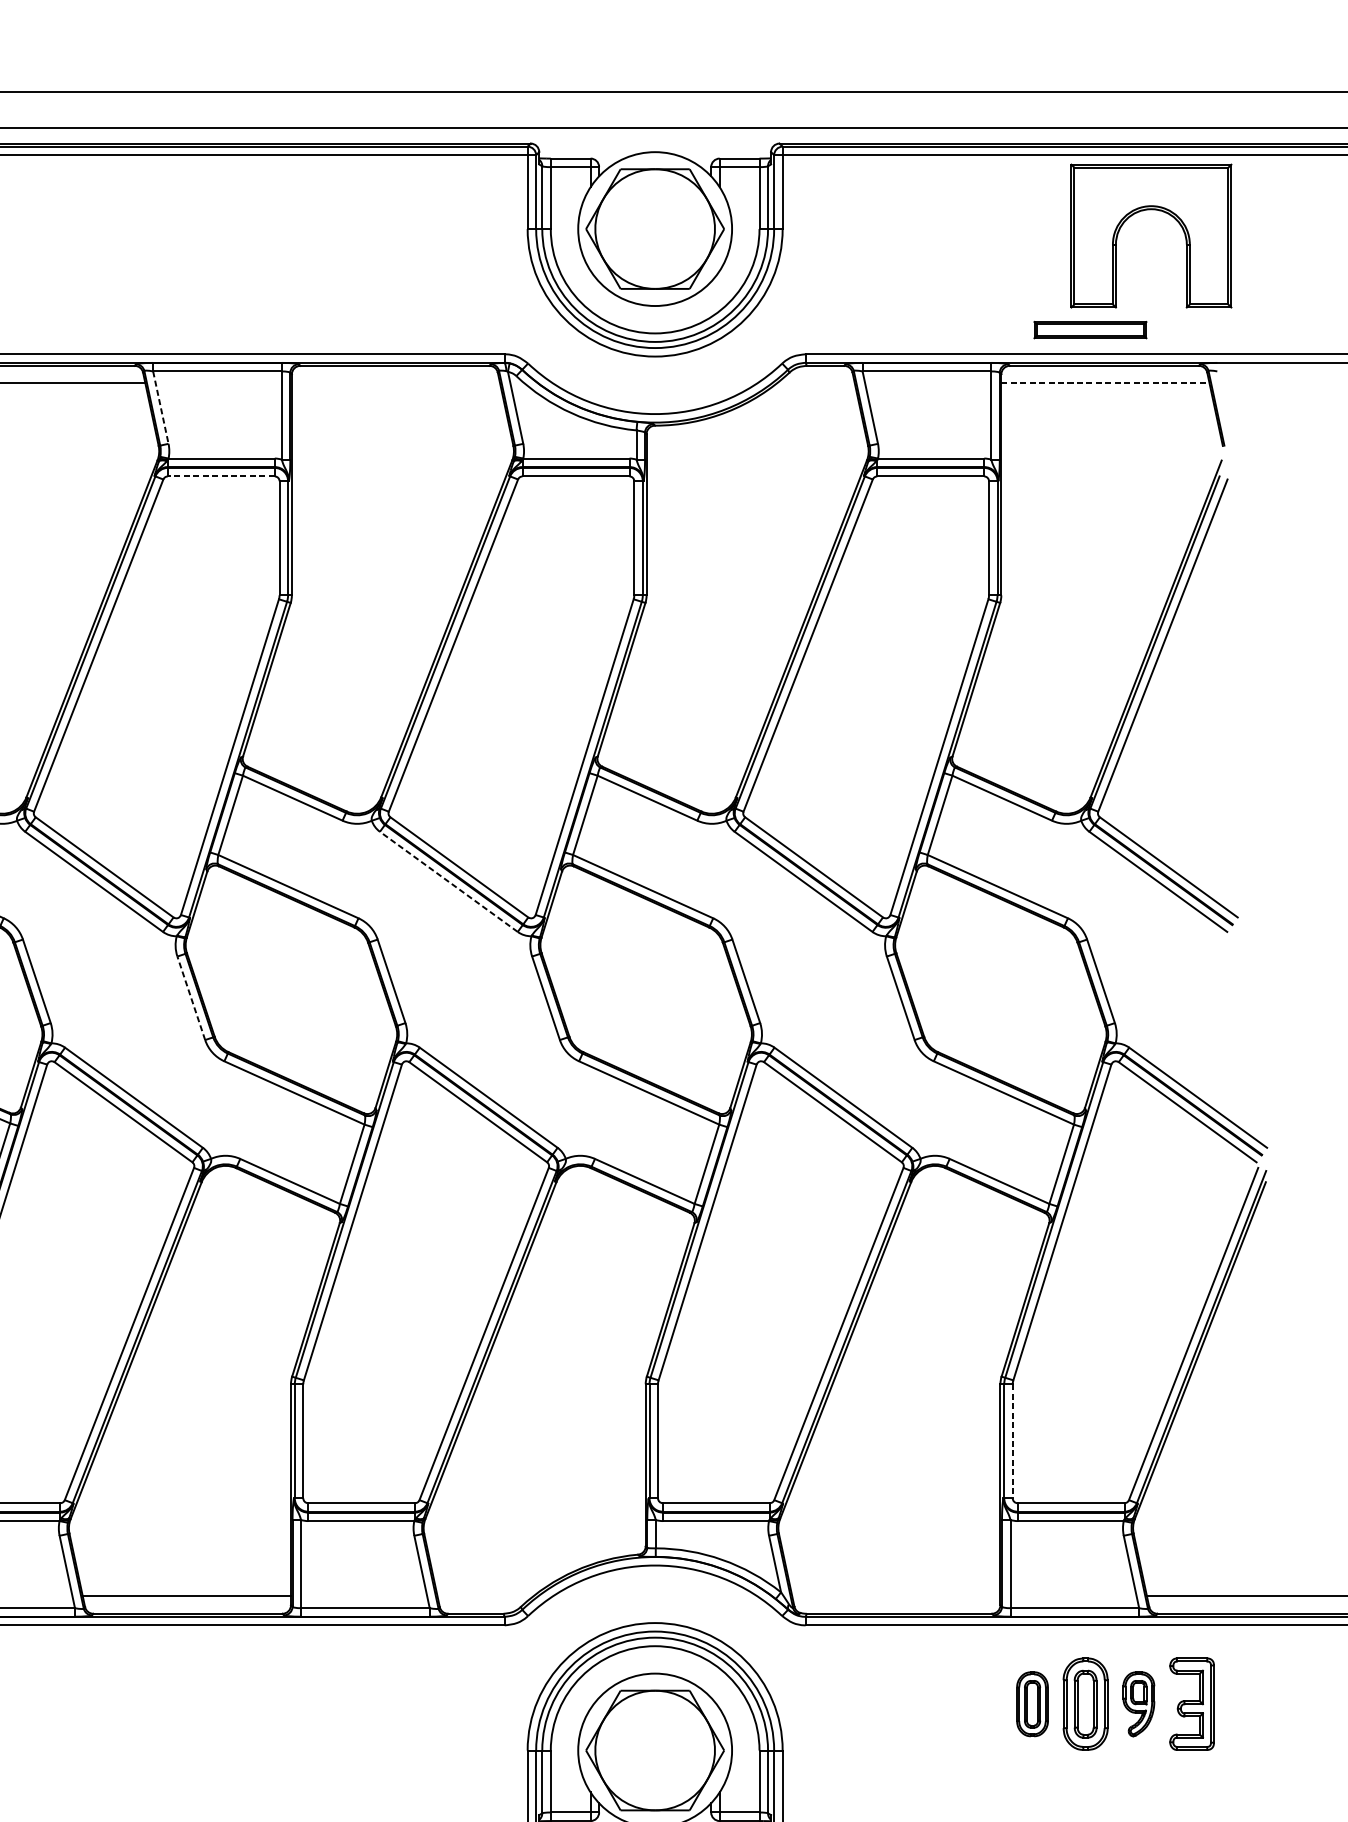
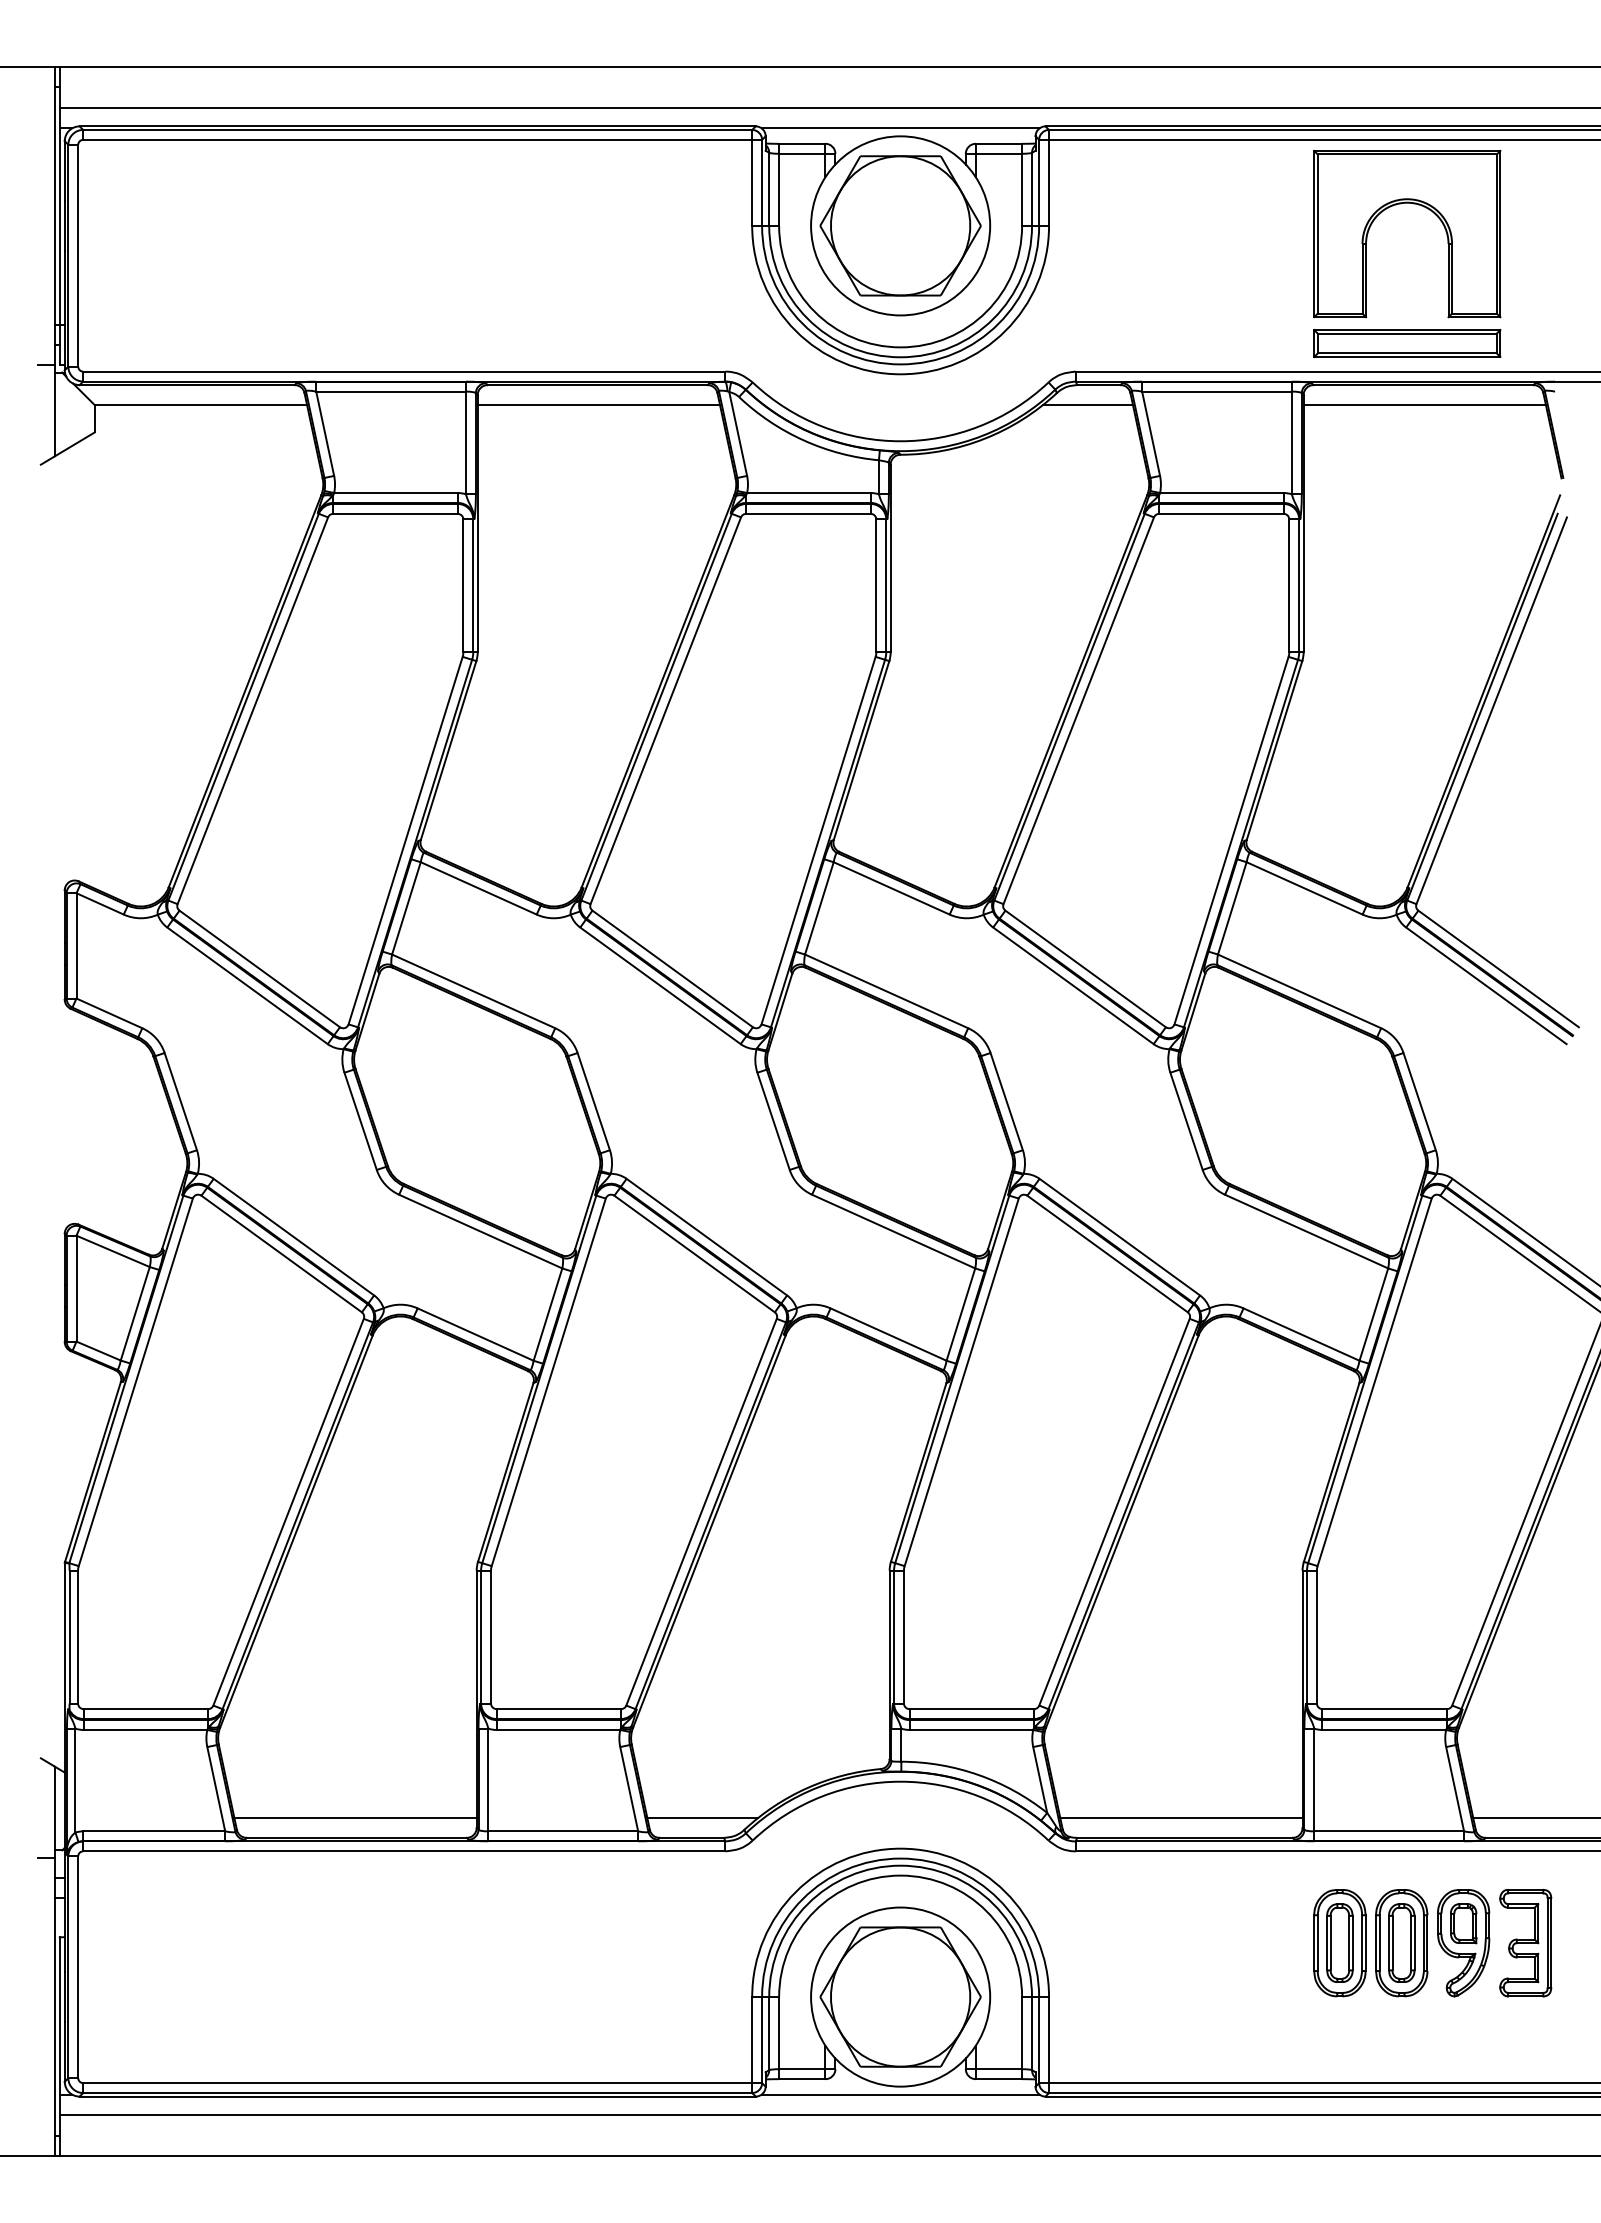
line: (655, 145) -> (900, 128), added
part: (1146, 210) -> (1401, 204), moved
part: (1090, 330) -> (1407, 343), size x1.43
line: (395, 383) -> (598, 405), added
line: (815, 383) -> (1087, 405), added
line: (1106, 383) -> (1425, 405), dashed -> solid
line: (161, 408) -> (325, 434), dashed -> solid
line: (221, 476) -> (395, 513), dashed -> solid
line: (448, 881) -> (660, 985), dashed -> solid
line: (191, 997) -> (360, 1120), dashed -> solid
line: (1012, 1441) -> (1316, 1637), dashed -> solid
line: (484, 1596) -> (702, 1817), added
line: (896, 1596) -> (1181, 1817), added
part: (1032, 1704) -> (1339, 1943), size x1.43
part: (1138, 1704) -> (1463, 1943), size x1.43

